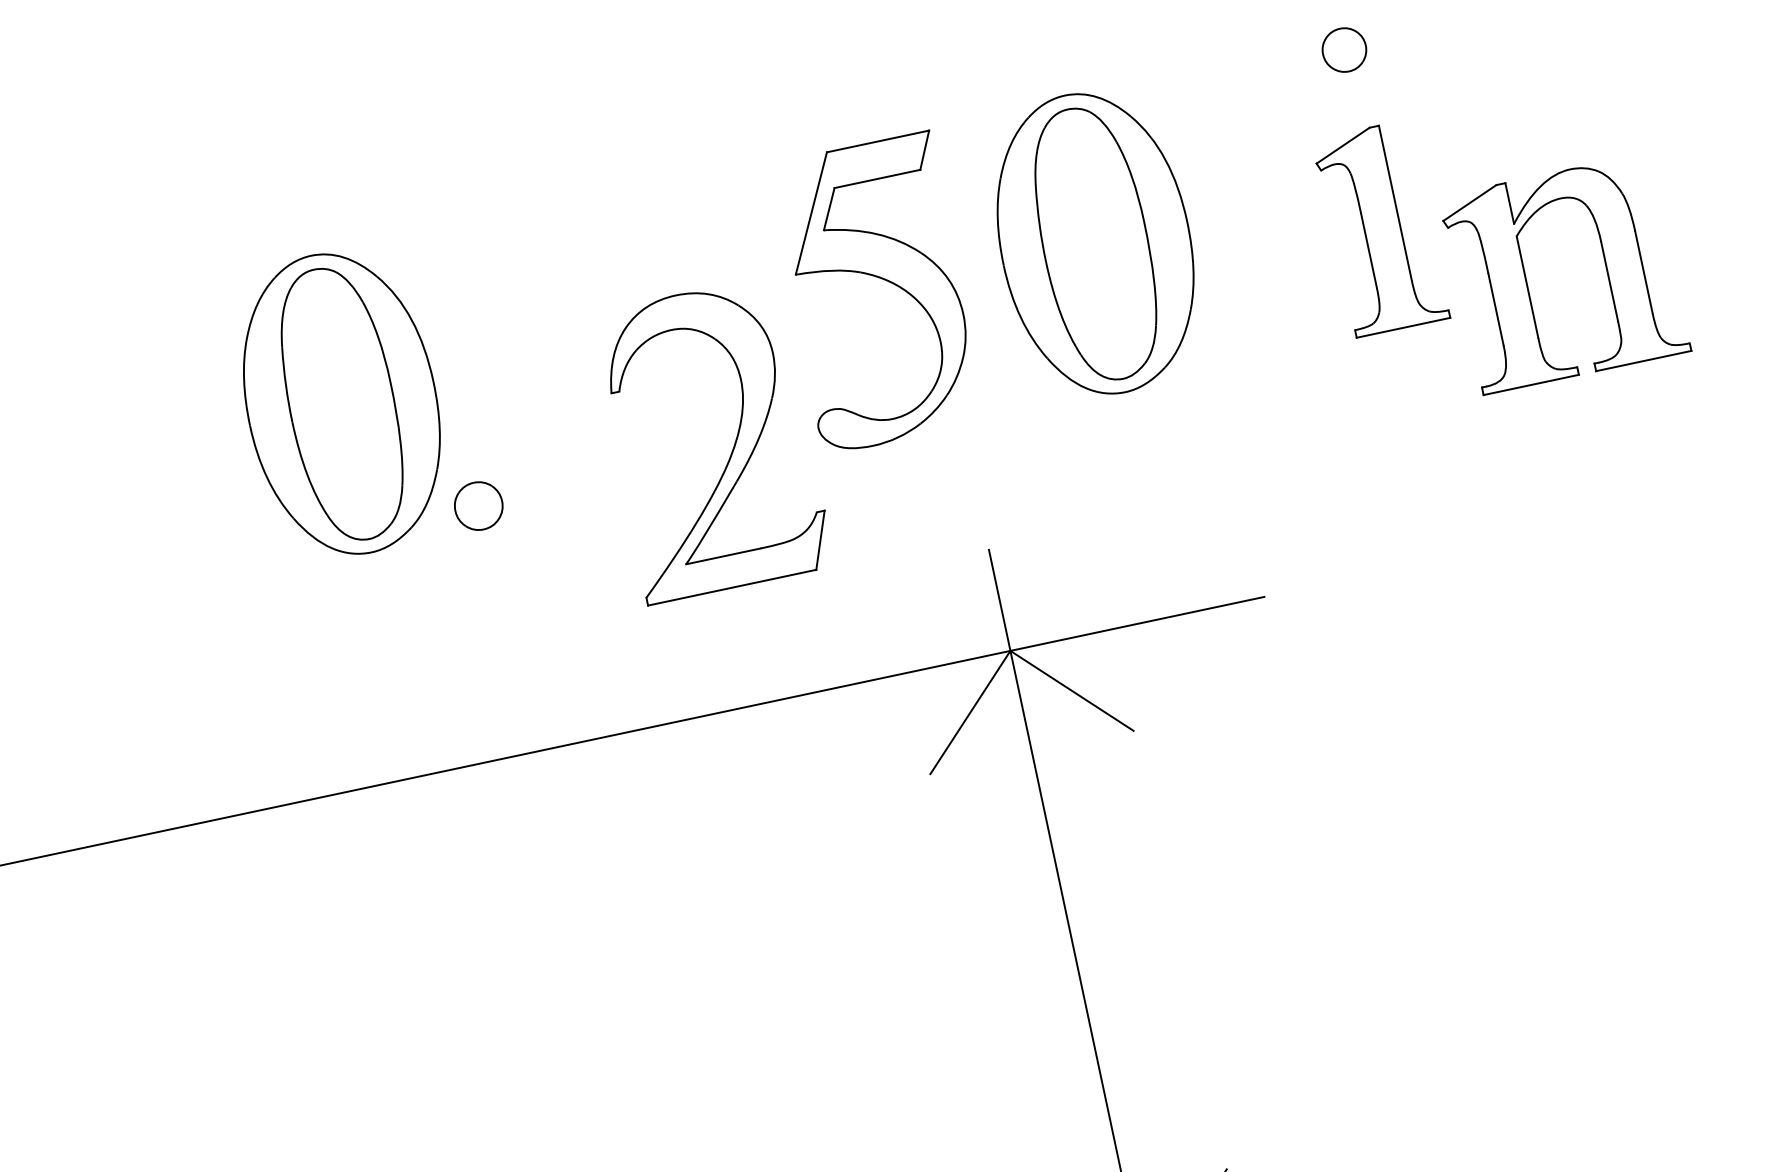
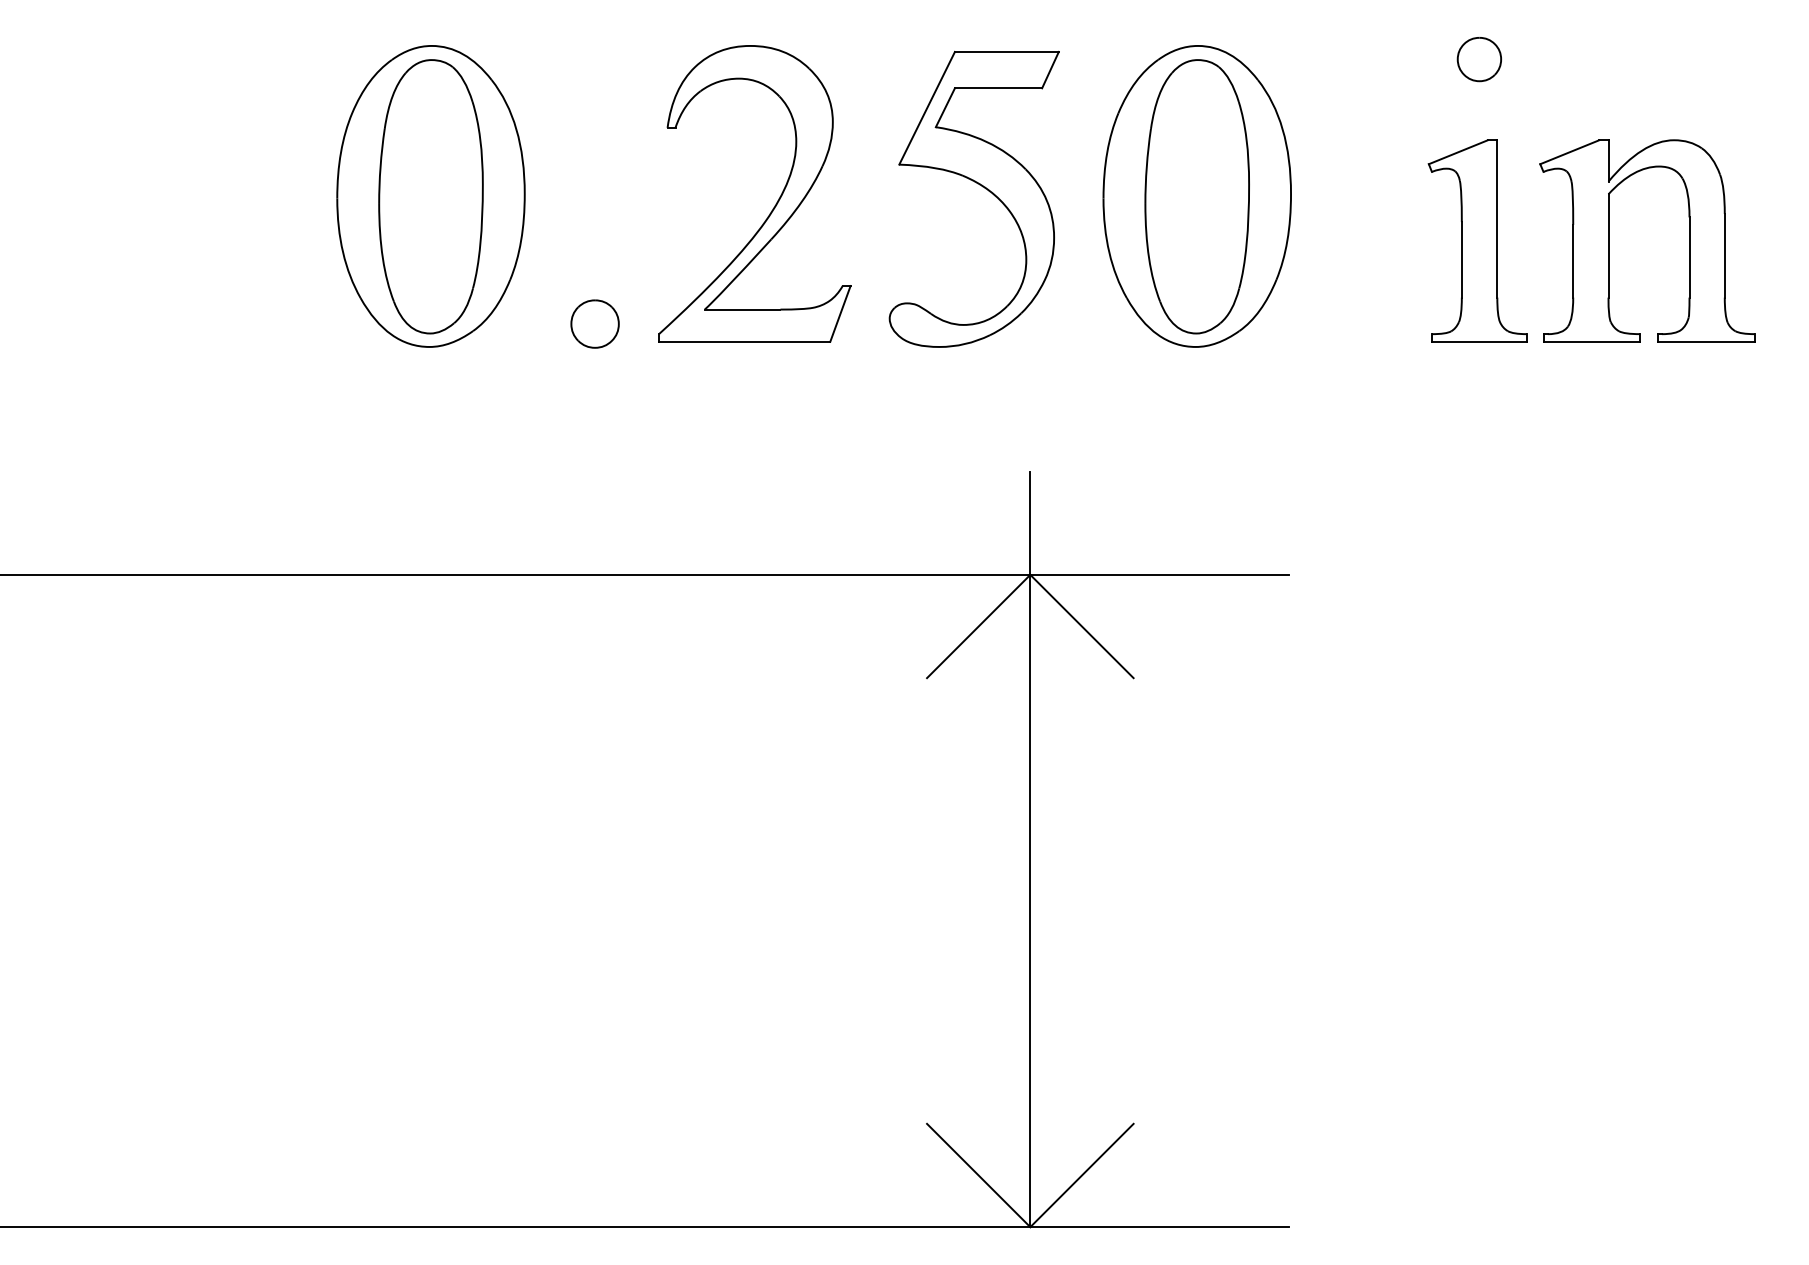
part: (1527, 281) -> (1609, 240), moved
part: (732, 447) -> (774, 205), moved
part: (478, 505) -> (594, 323), moved

